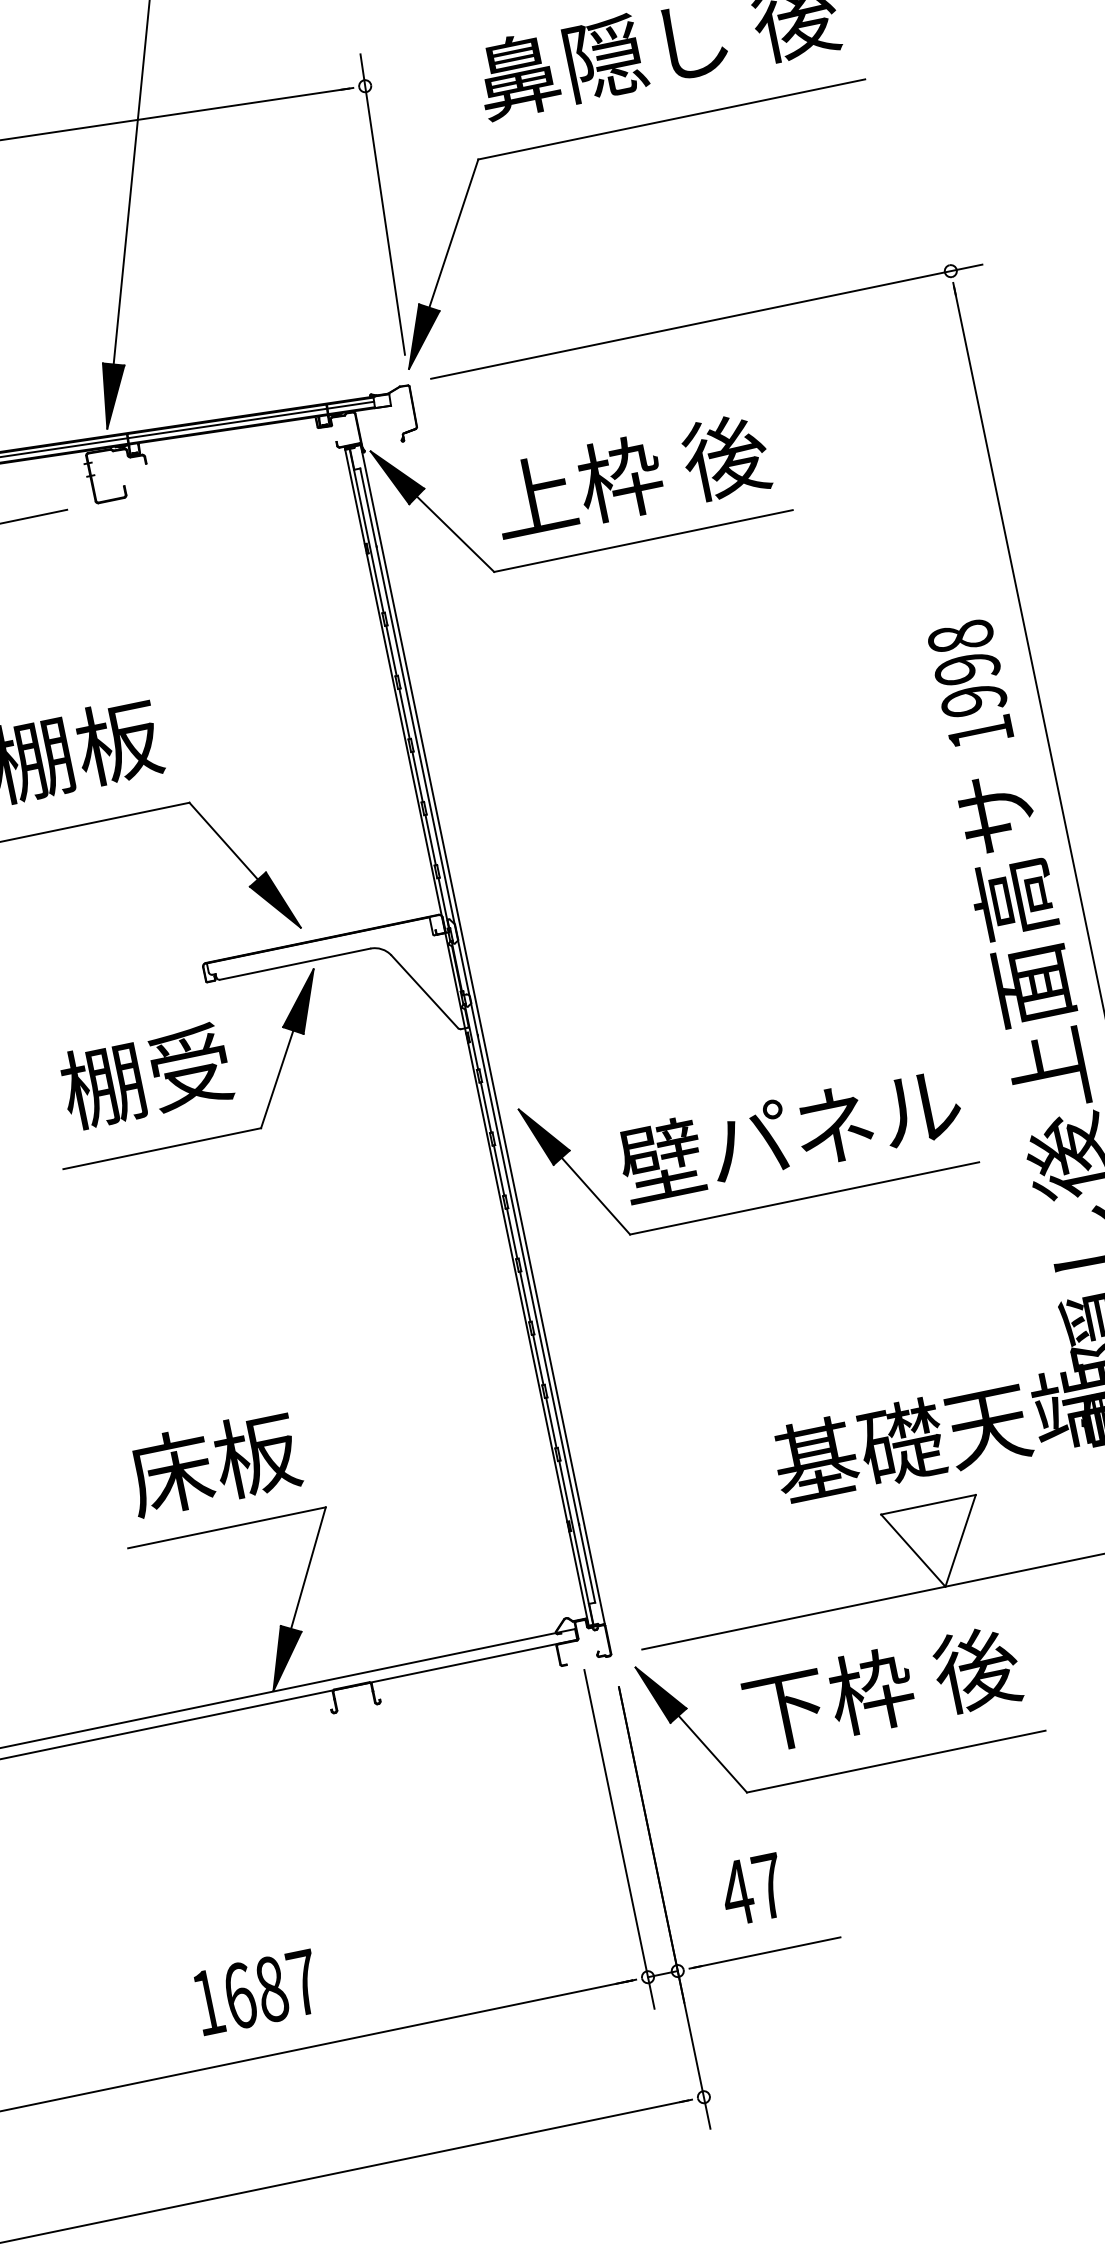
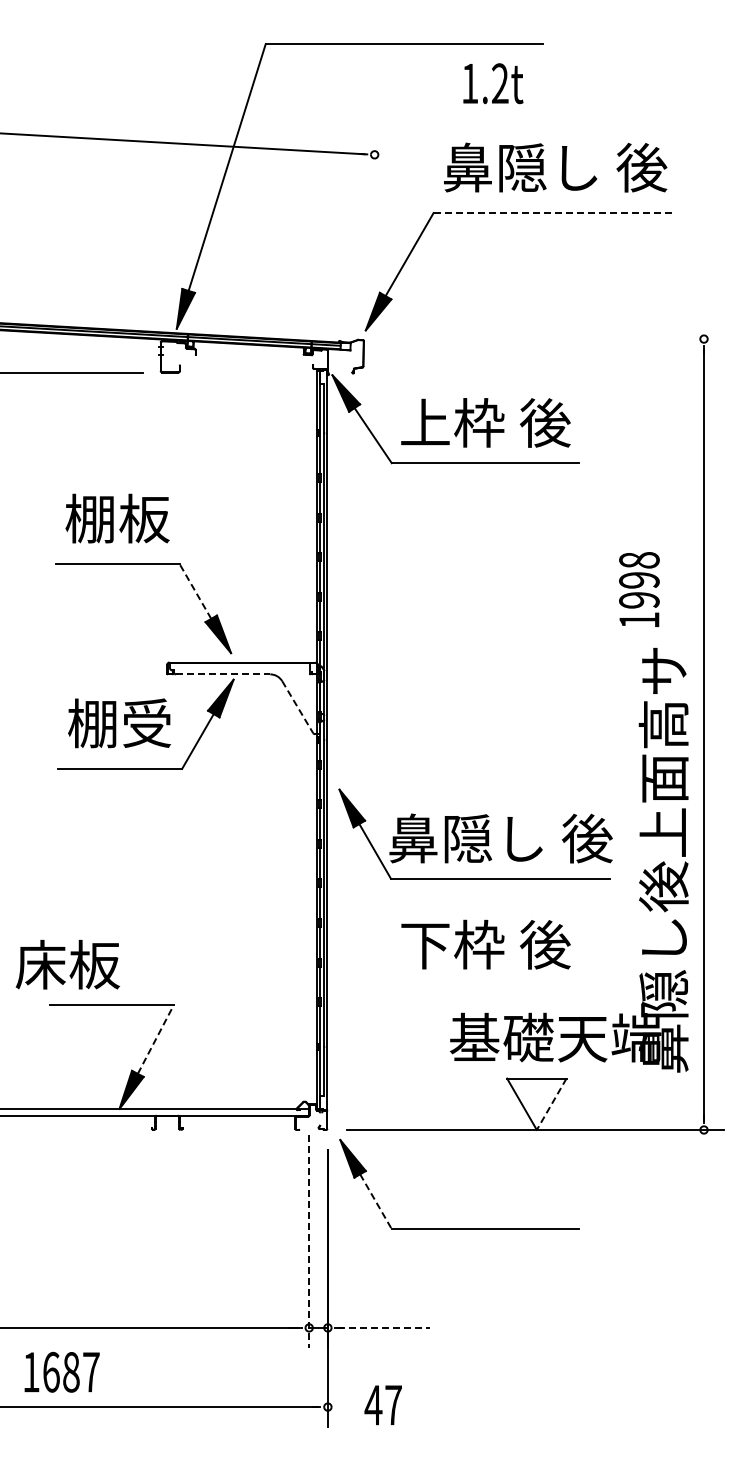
line: (672, 120) -> (555, 213), solid -> dashed
line: (382, 204) -> (370, 228), removed
line: (706, 322) -> (550, 339), removed
text: (970, 683) -> (639, 589), moved
line: (223, 841) -> (195, 591), solid -> dashed
line: (295, 964) -> (223, 674), solid -> dashed
line: (424, 992) -> (297, 707), solid -> dashed
text: (791, 1134) -> (500, 838), 壁パネル -> 鼻隠し 後
text: (213, 1463) -> (67, 964), moved
line: (960, 1541) -> (551, 1104), solid -> dashed
line: (307, 1568) -> (155, 1039), solid -> dashed
text: (881, 1688) -> (485, 944), moved
line: (711, 1753) -> (375, 1201), solid -> dashed
line: (619, 1839) -> (309, 1241), solid -> dashed
text: (751, 1890) -> (382, 1405), moved
line: (767, 1951) -> (384, 1327), solid -> dashed
text: (255, 1991) -> (61, 1371), moved

